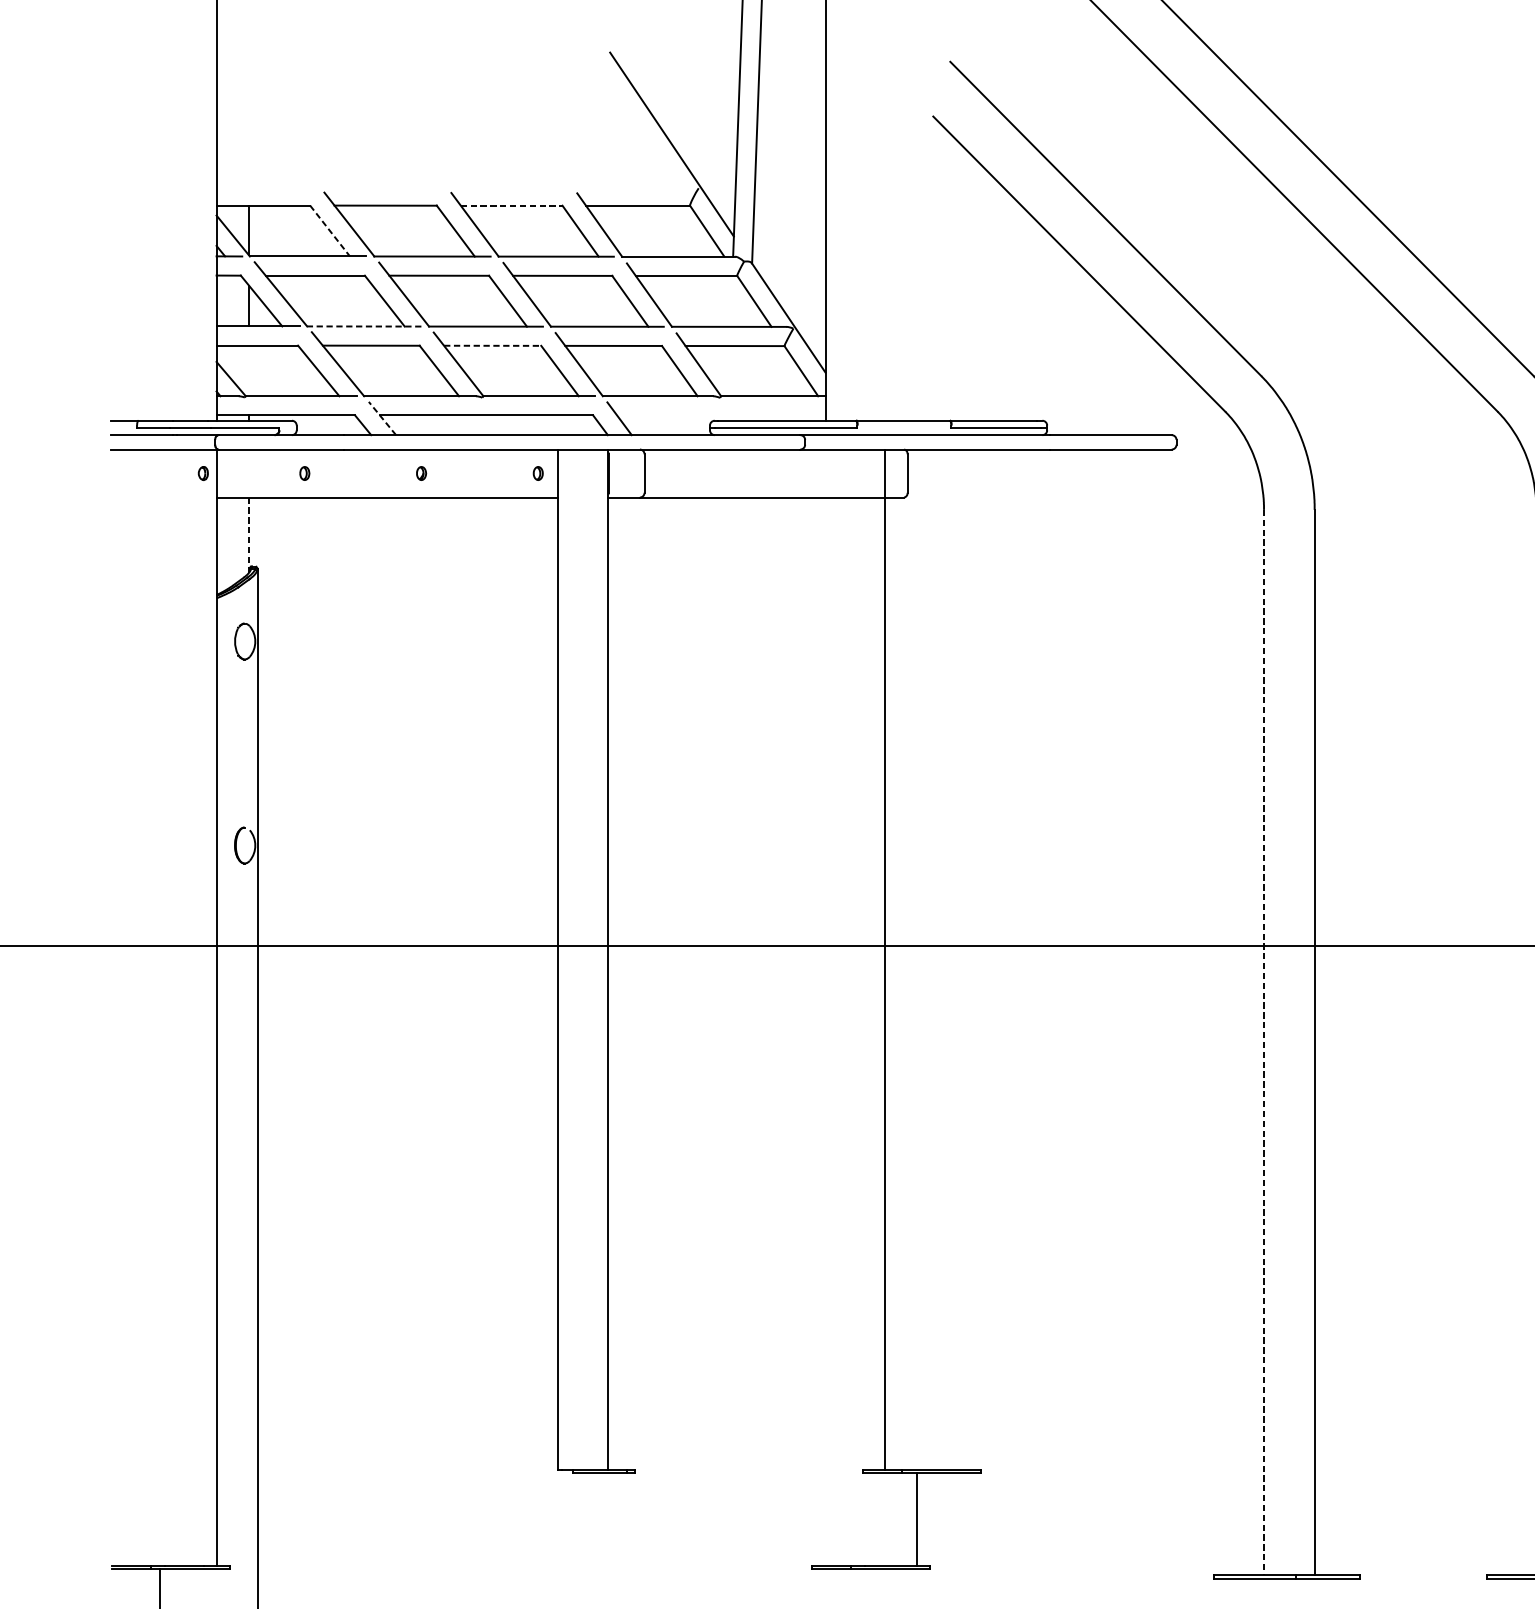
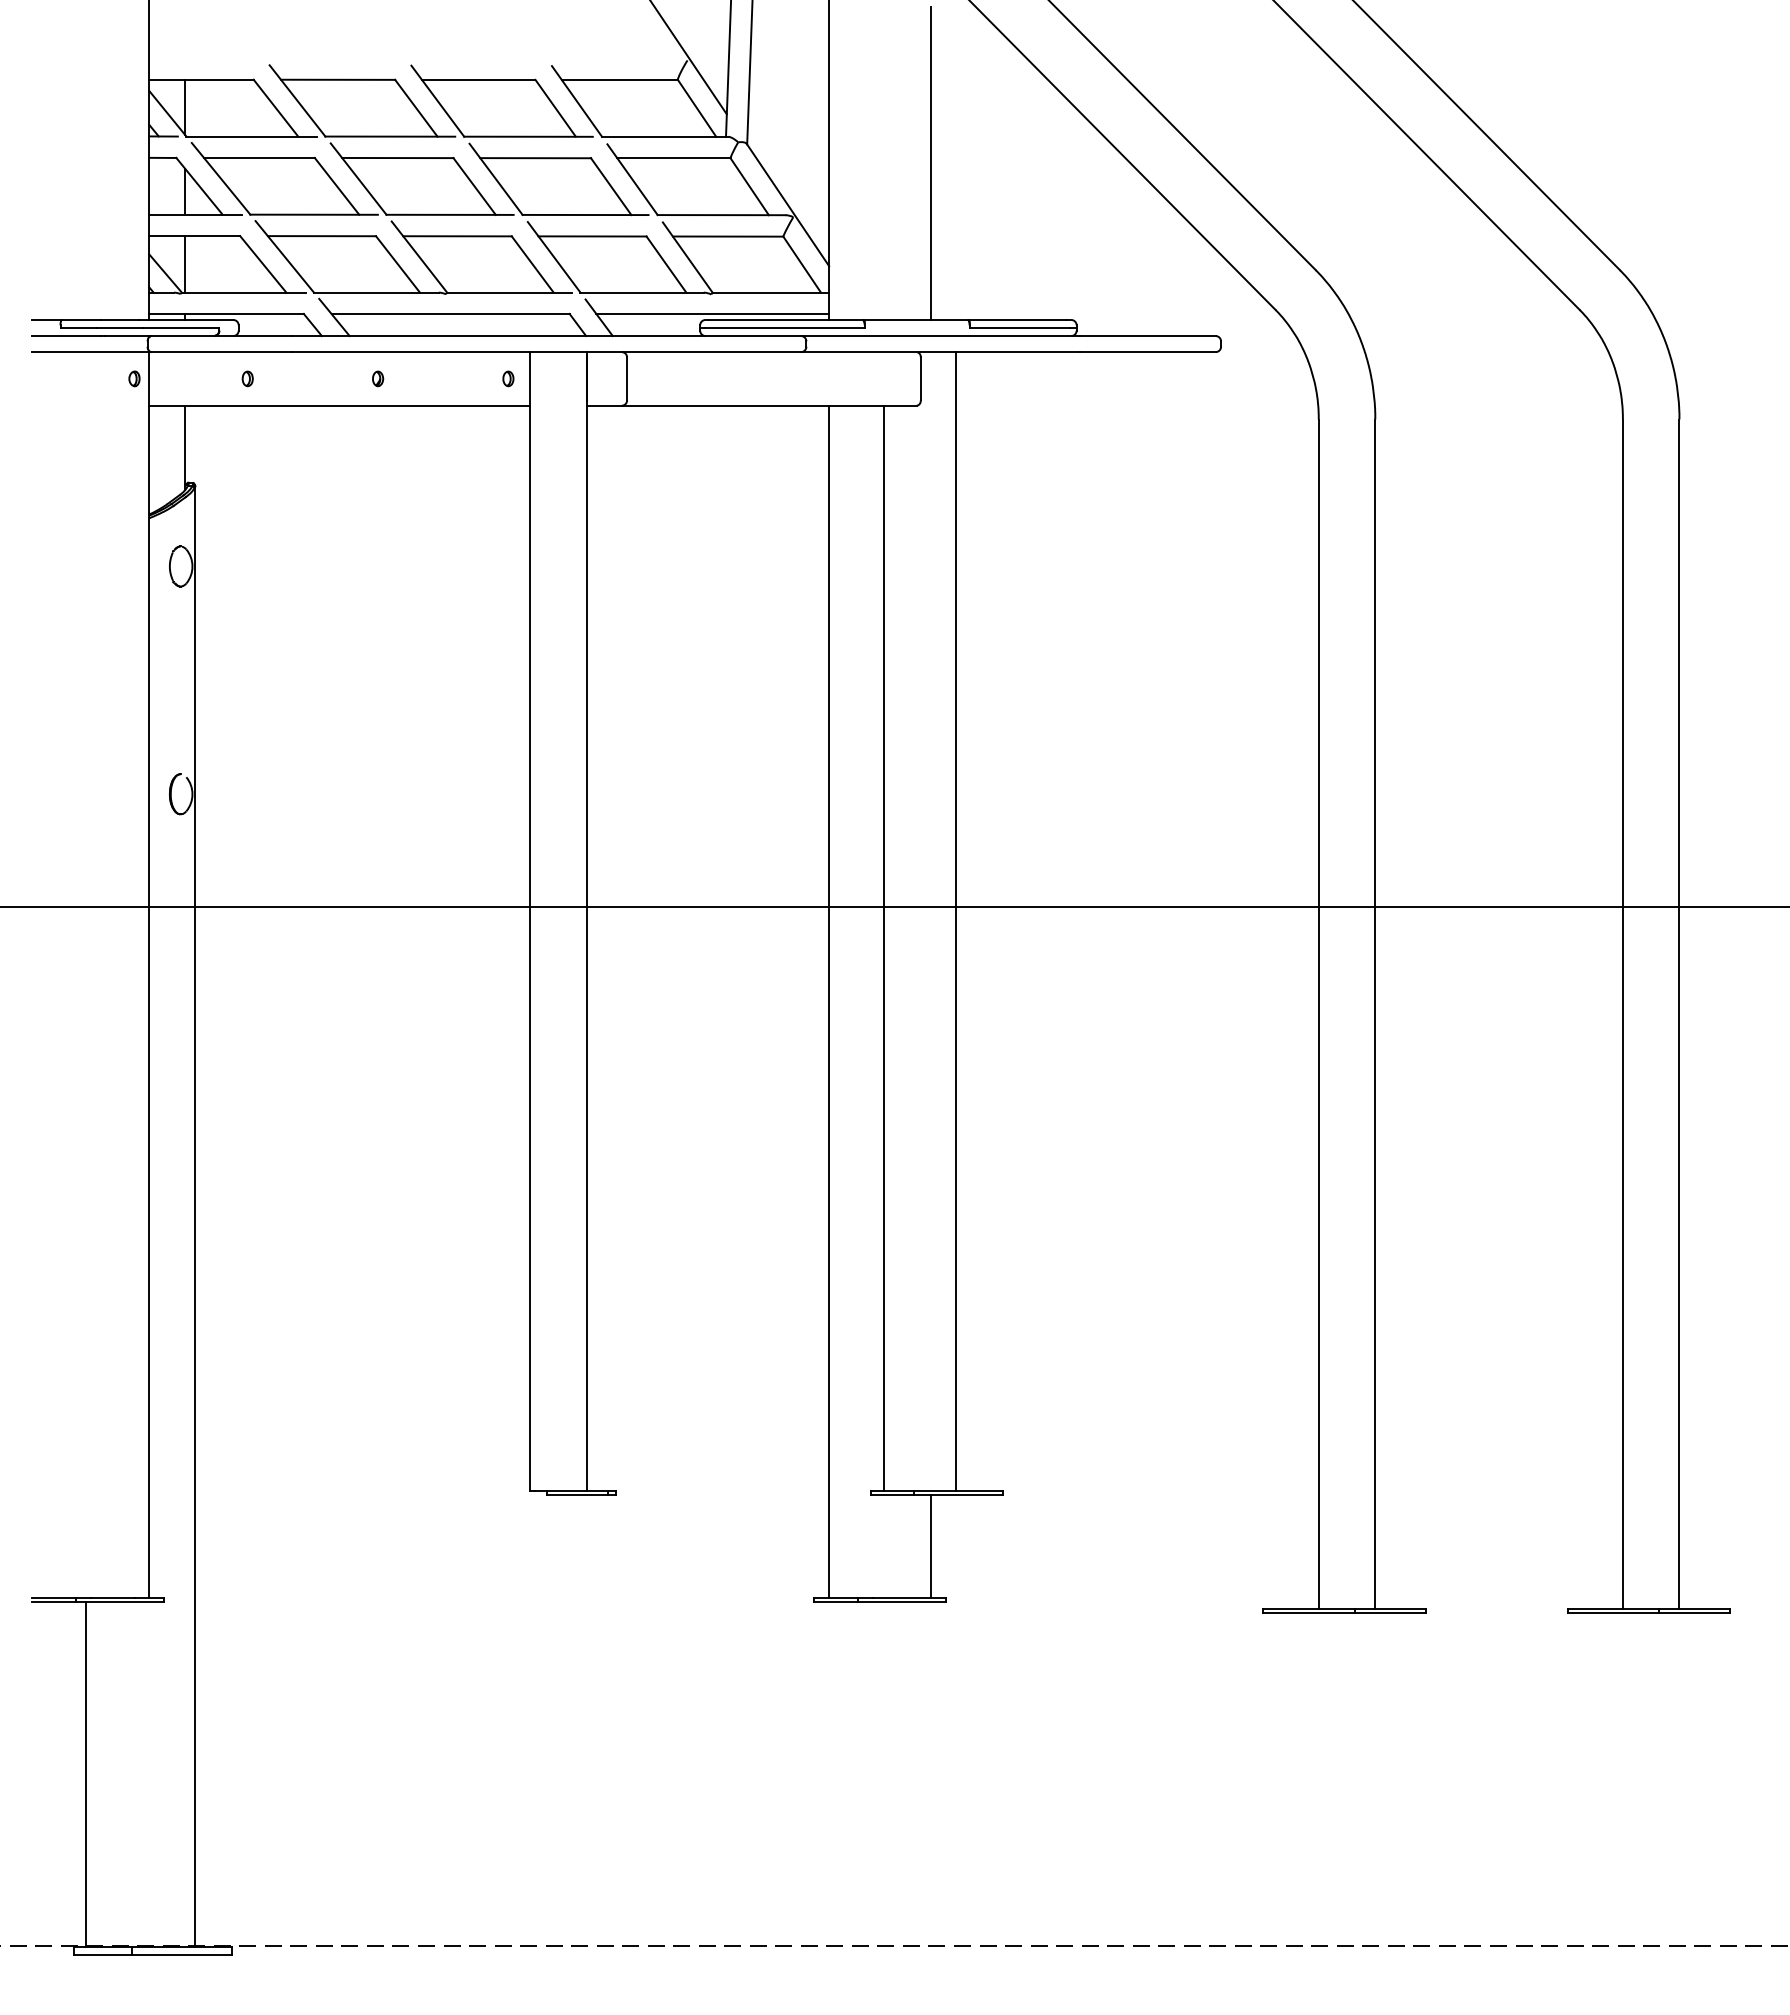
line: (511, 205) -> (478, 79), dashed -> solid
line: (330, 231) -> (276, 108), dashed -> solid
line: (917, 279) -> (931, 162), added
line: (364, 326) -> (314, 214), dashed -> solid
line: (493, 345) -> (458, 236), dashed -> solid
line: (249, 371) -> (185, 264), added
line: (721, 415) -> (712, 314), added
line: (382, 418) -> (334, 317), dashed -> solid
line: (249, 534) -> (185, 447), dashed -> solid
line: (884, 959) -> (955, 921), moved
line: (875, 982) -> (884, 947), added
line: (825, 1031) -> (829, 1001), added
line: (1263, 1042) -> (1318, 1014), dashed -> solid

